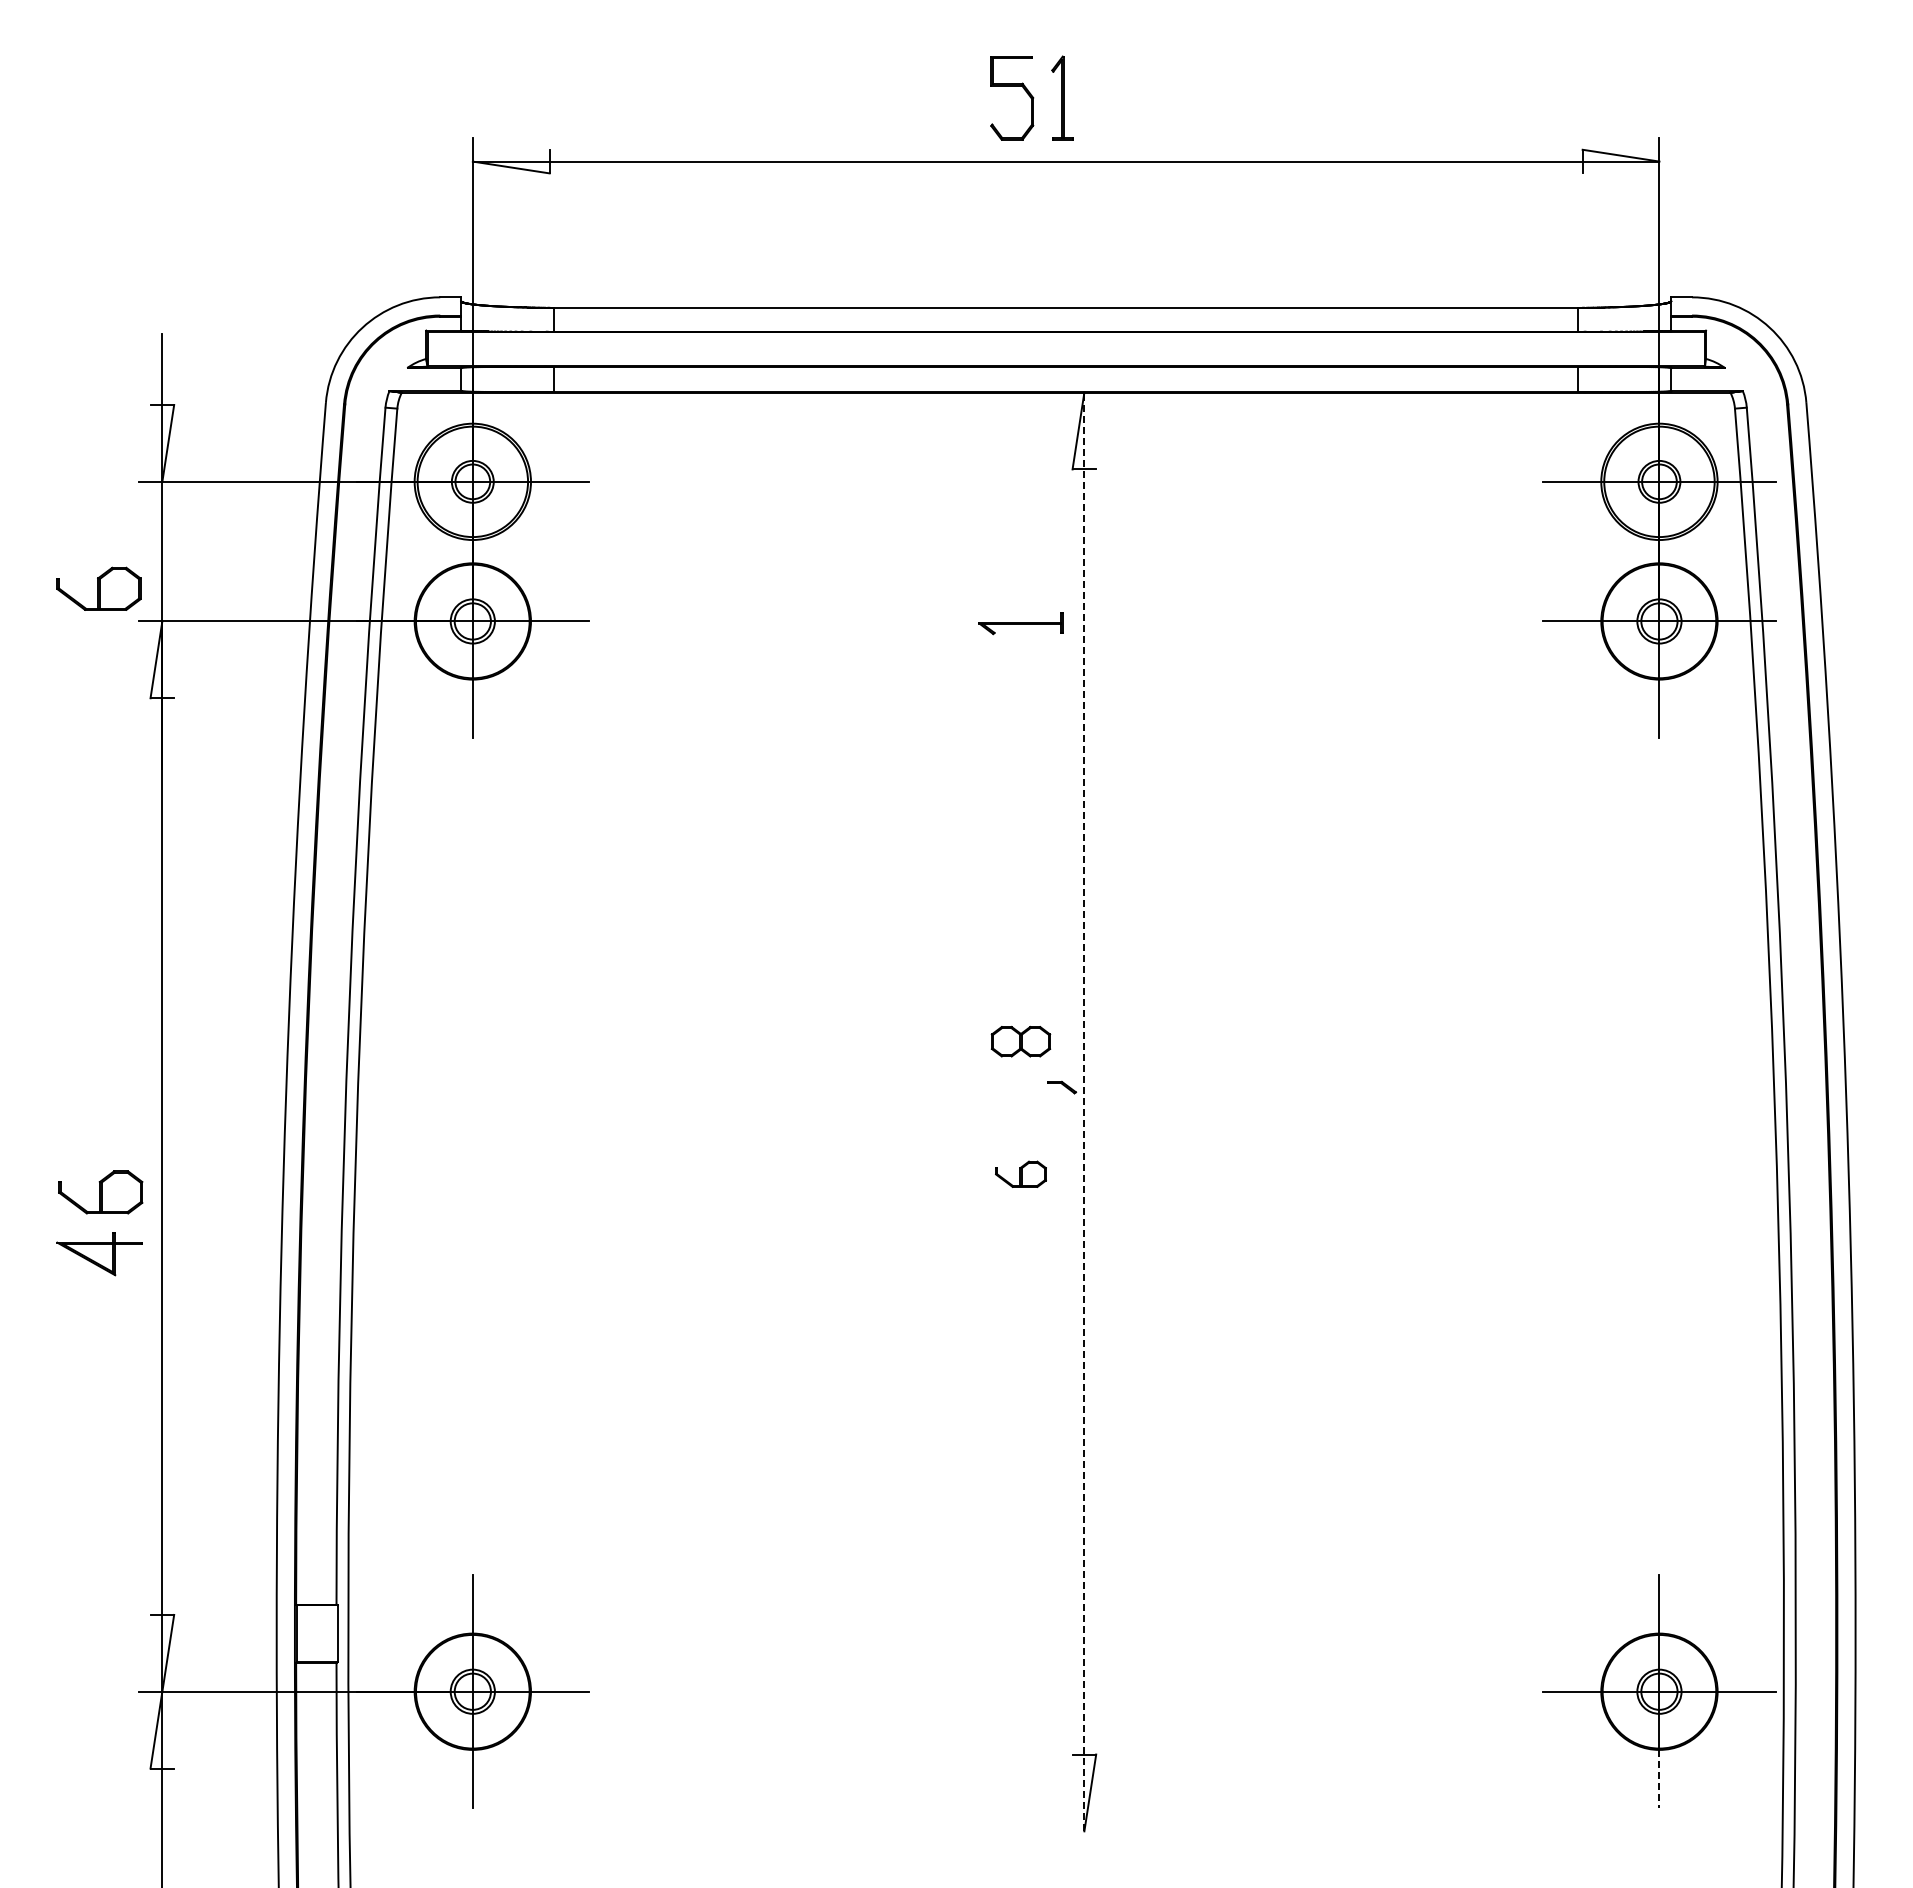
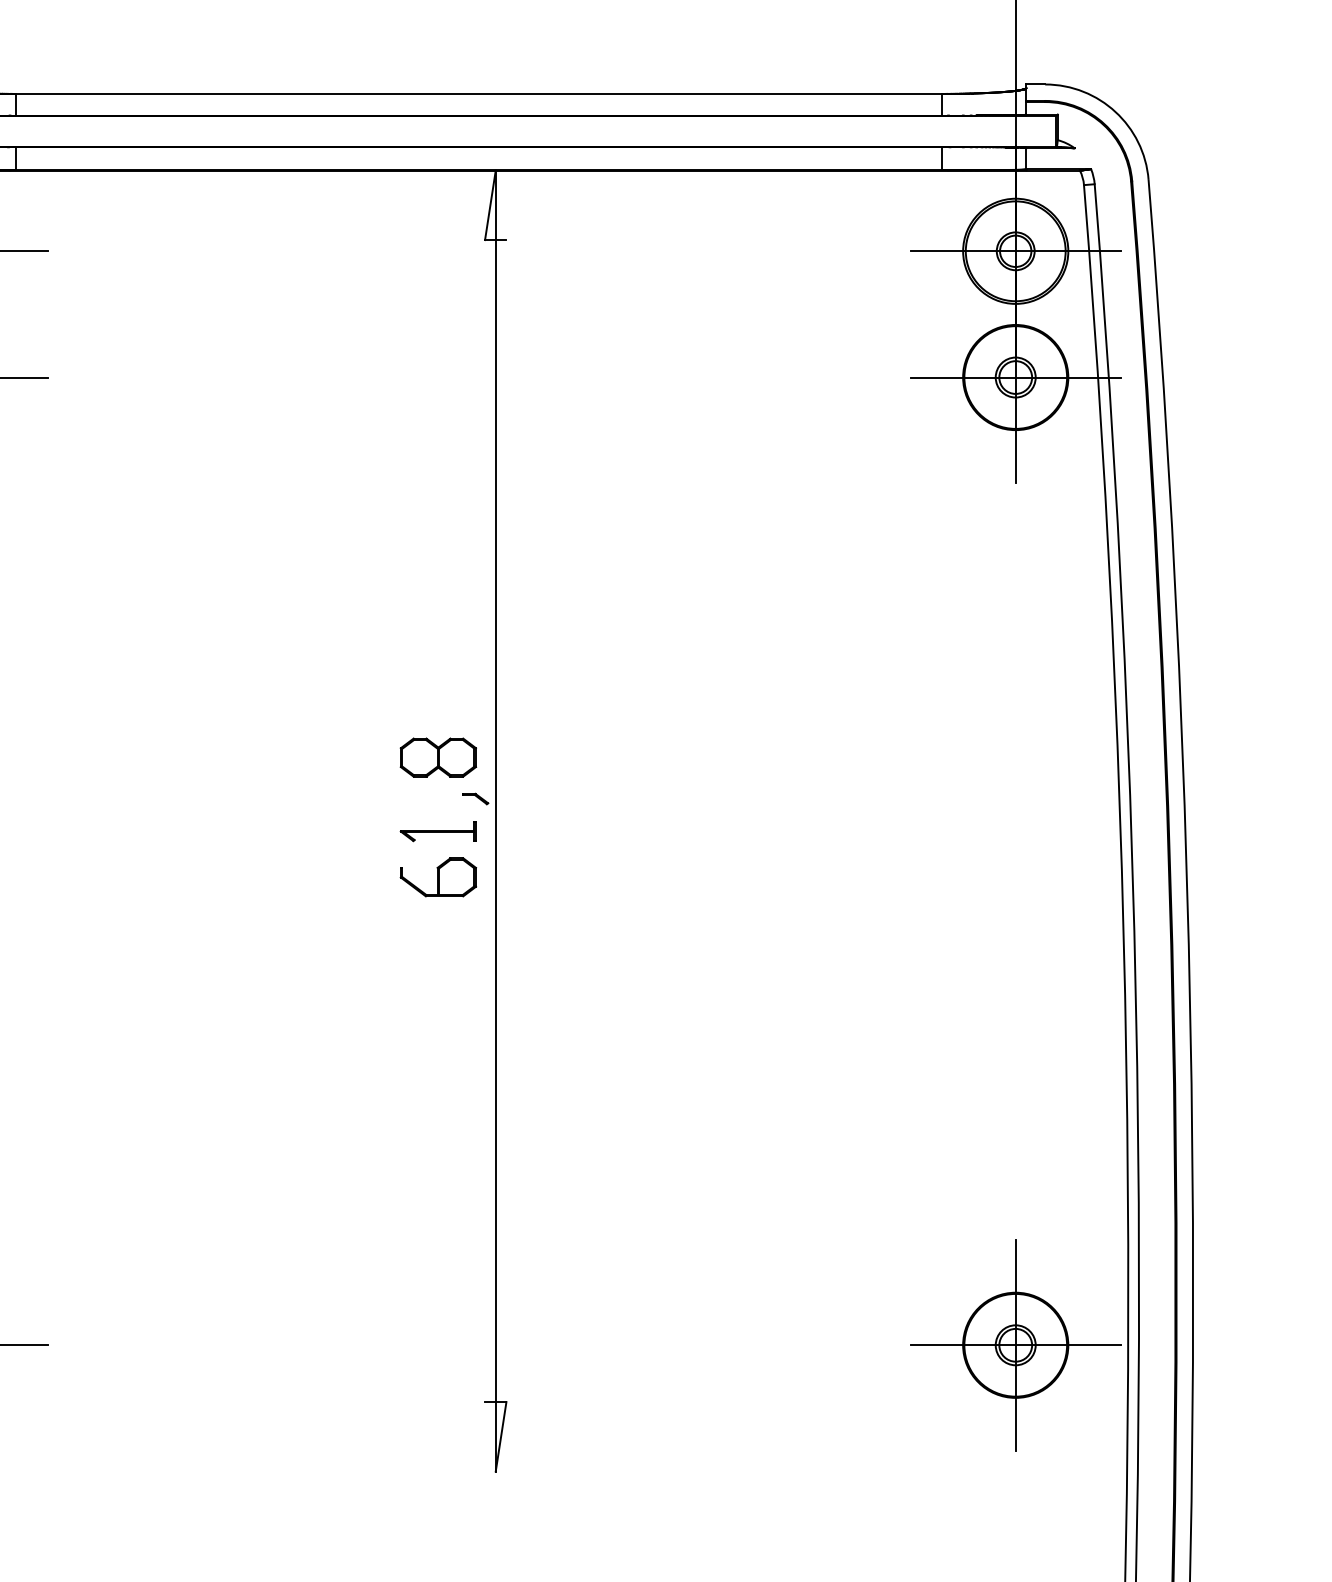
part: (1020, 623) -> (437, 831), moved
part: (1020, 1041) -> (437, 757), size x1.43
line: (1084, 1111) -> (495, 820), dashed -> solid
part: (1020, 1174) -> (437, 877), size x1.67
line: (1659, 1779) -> (1015, 1424), dashed -> solid

